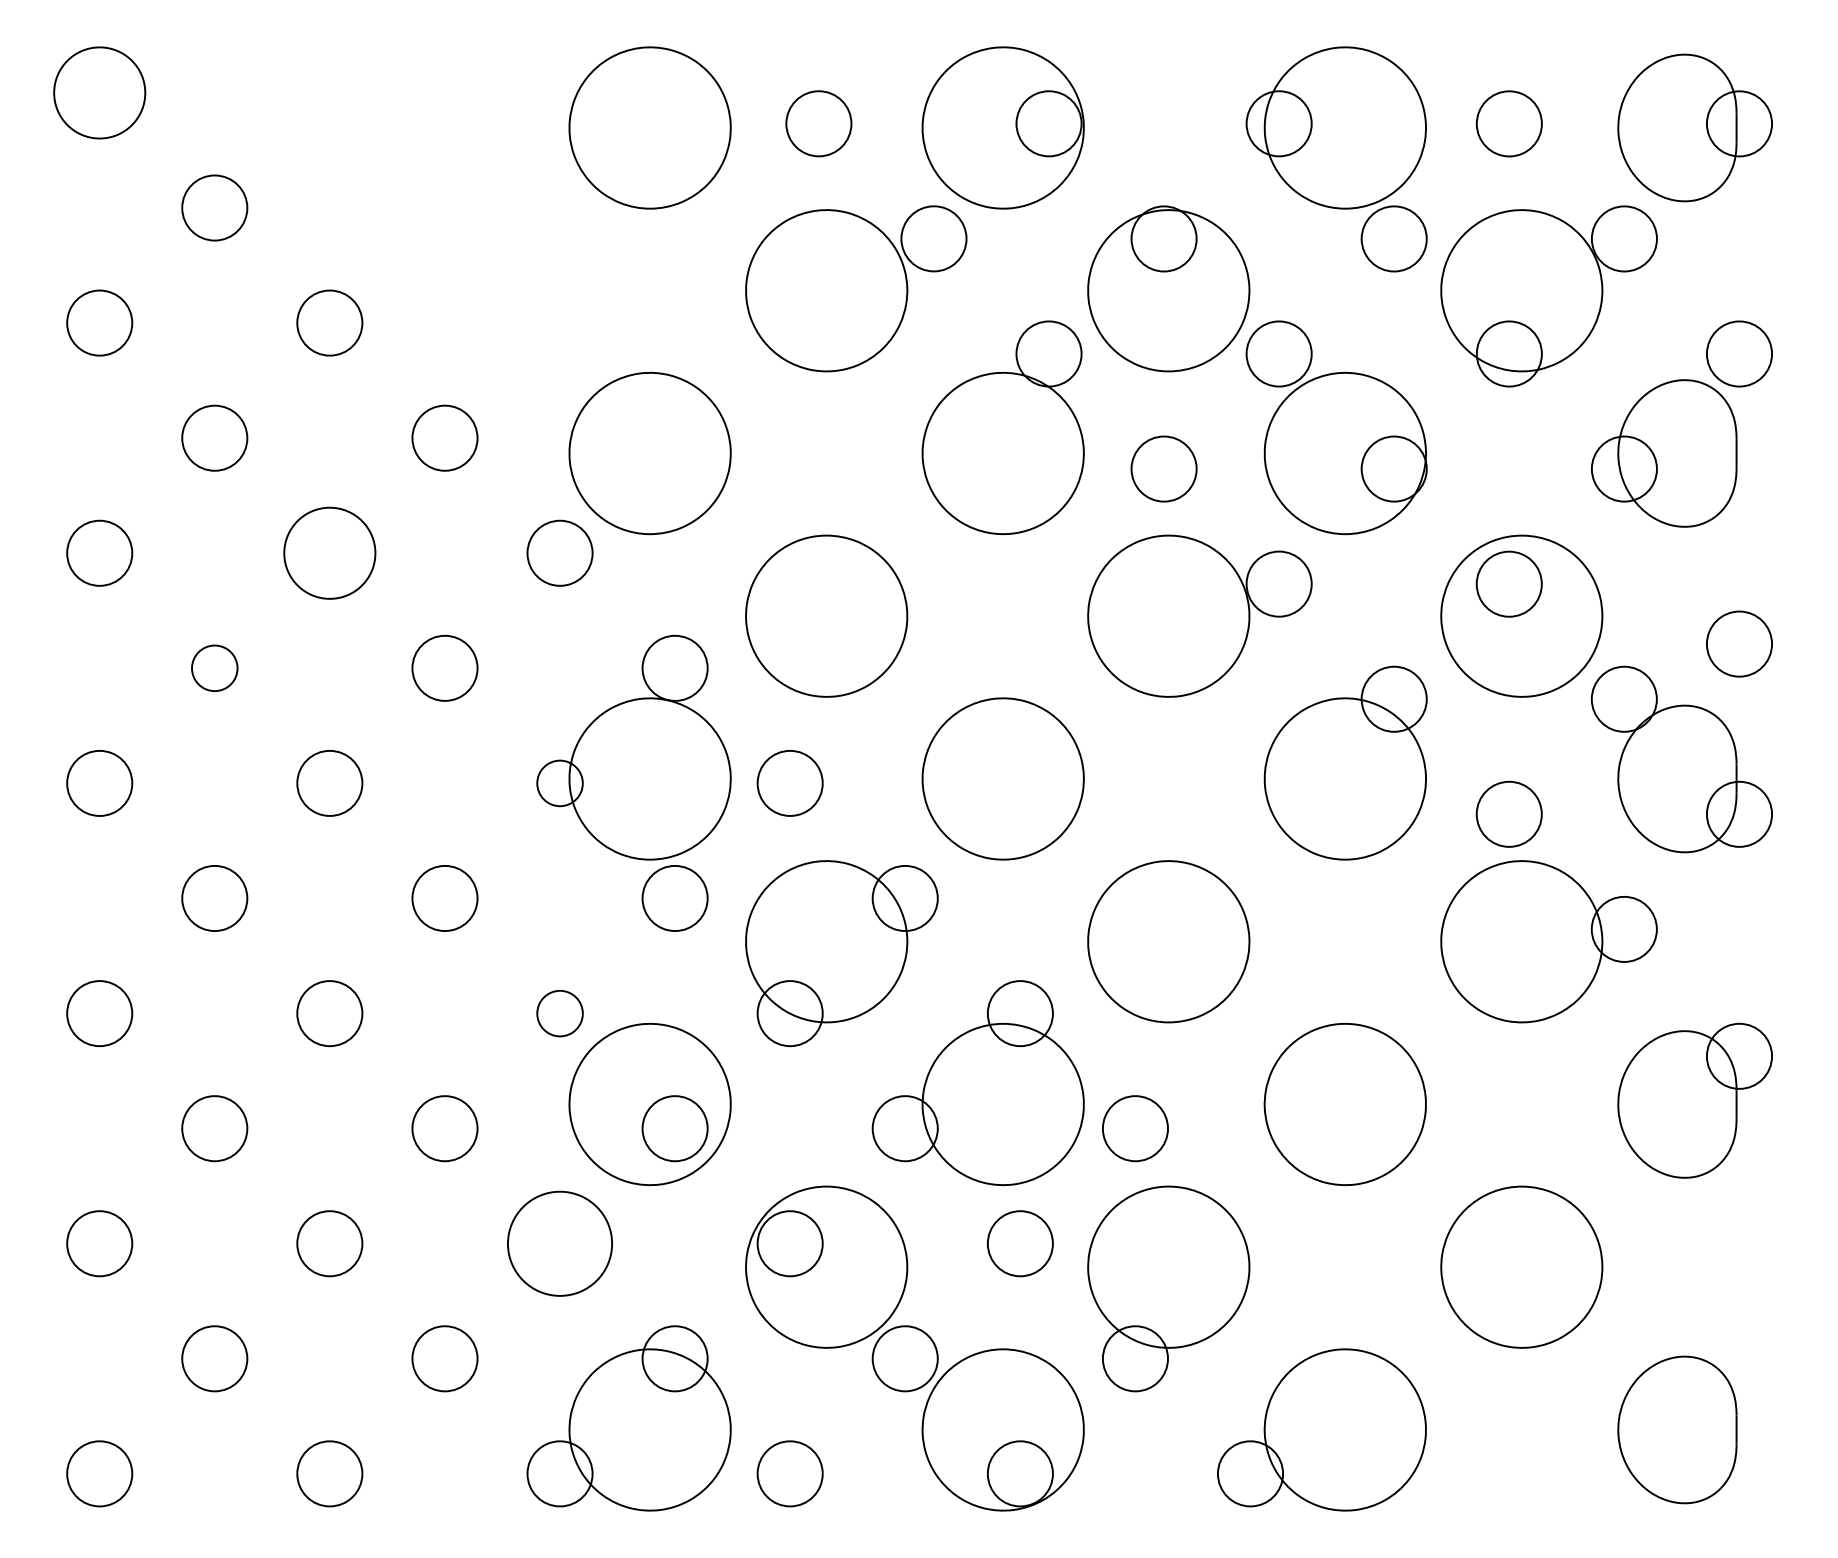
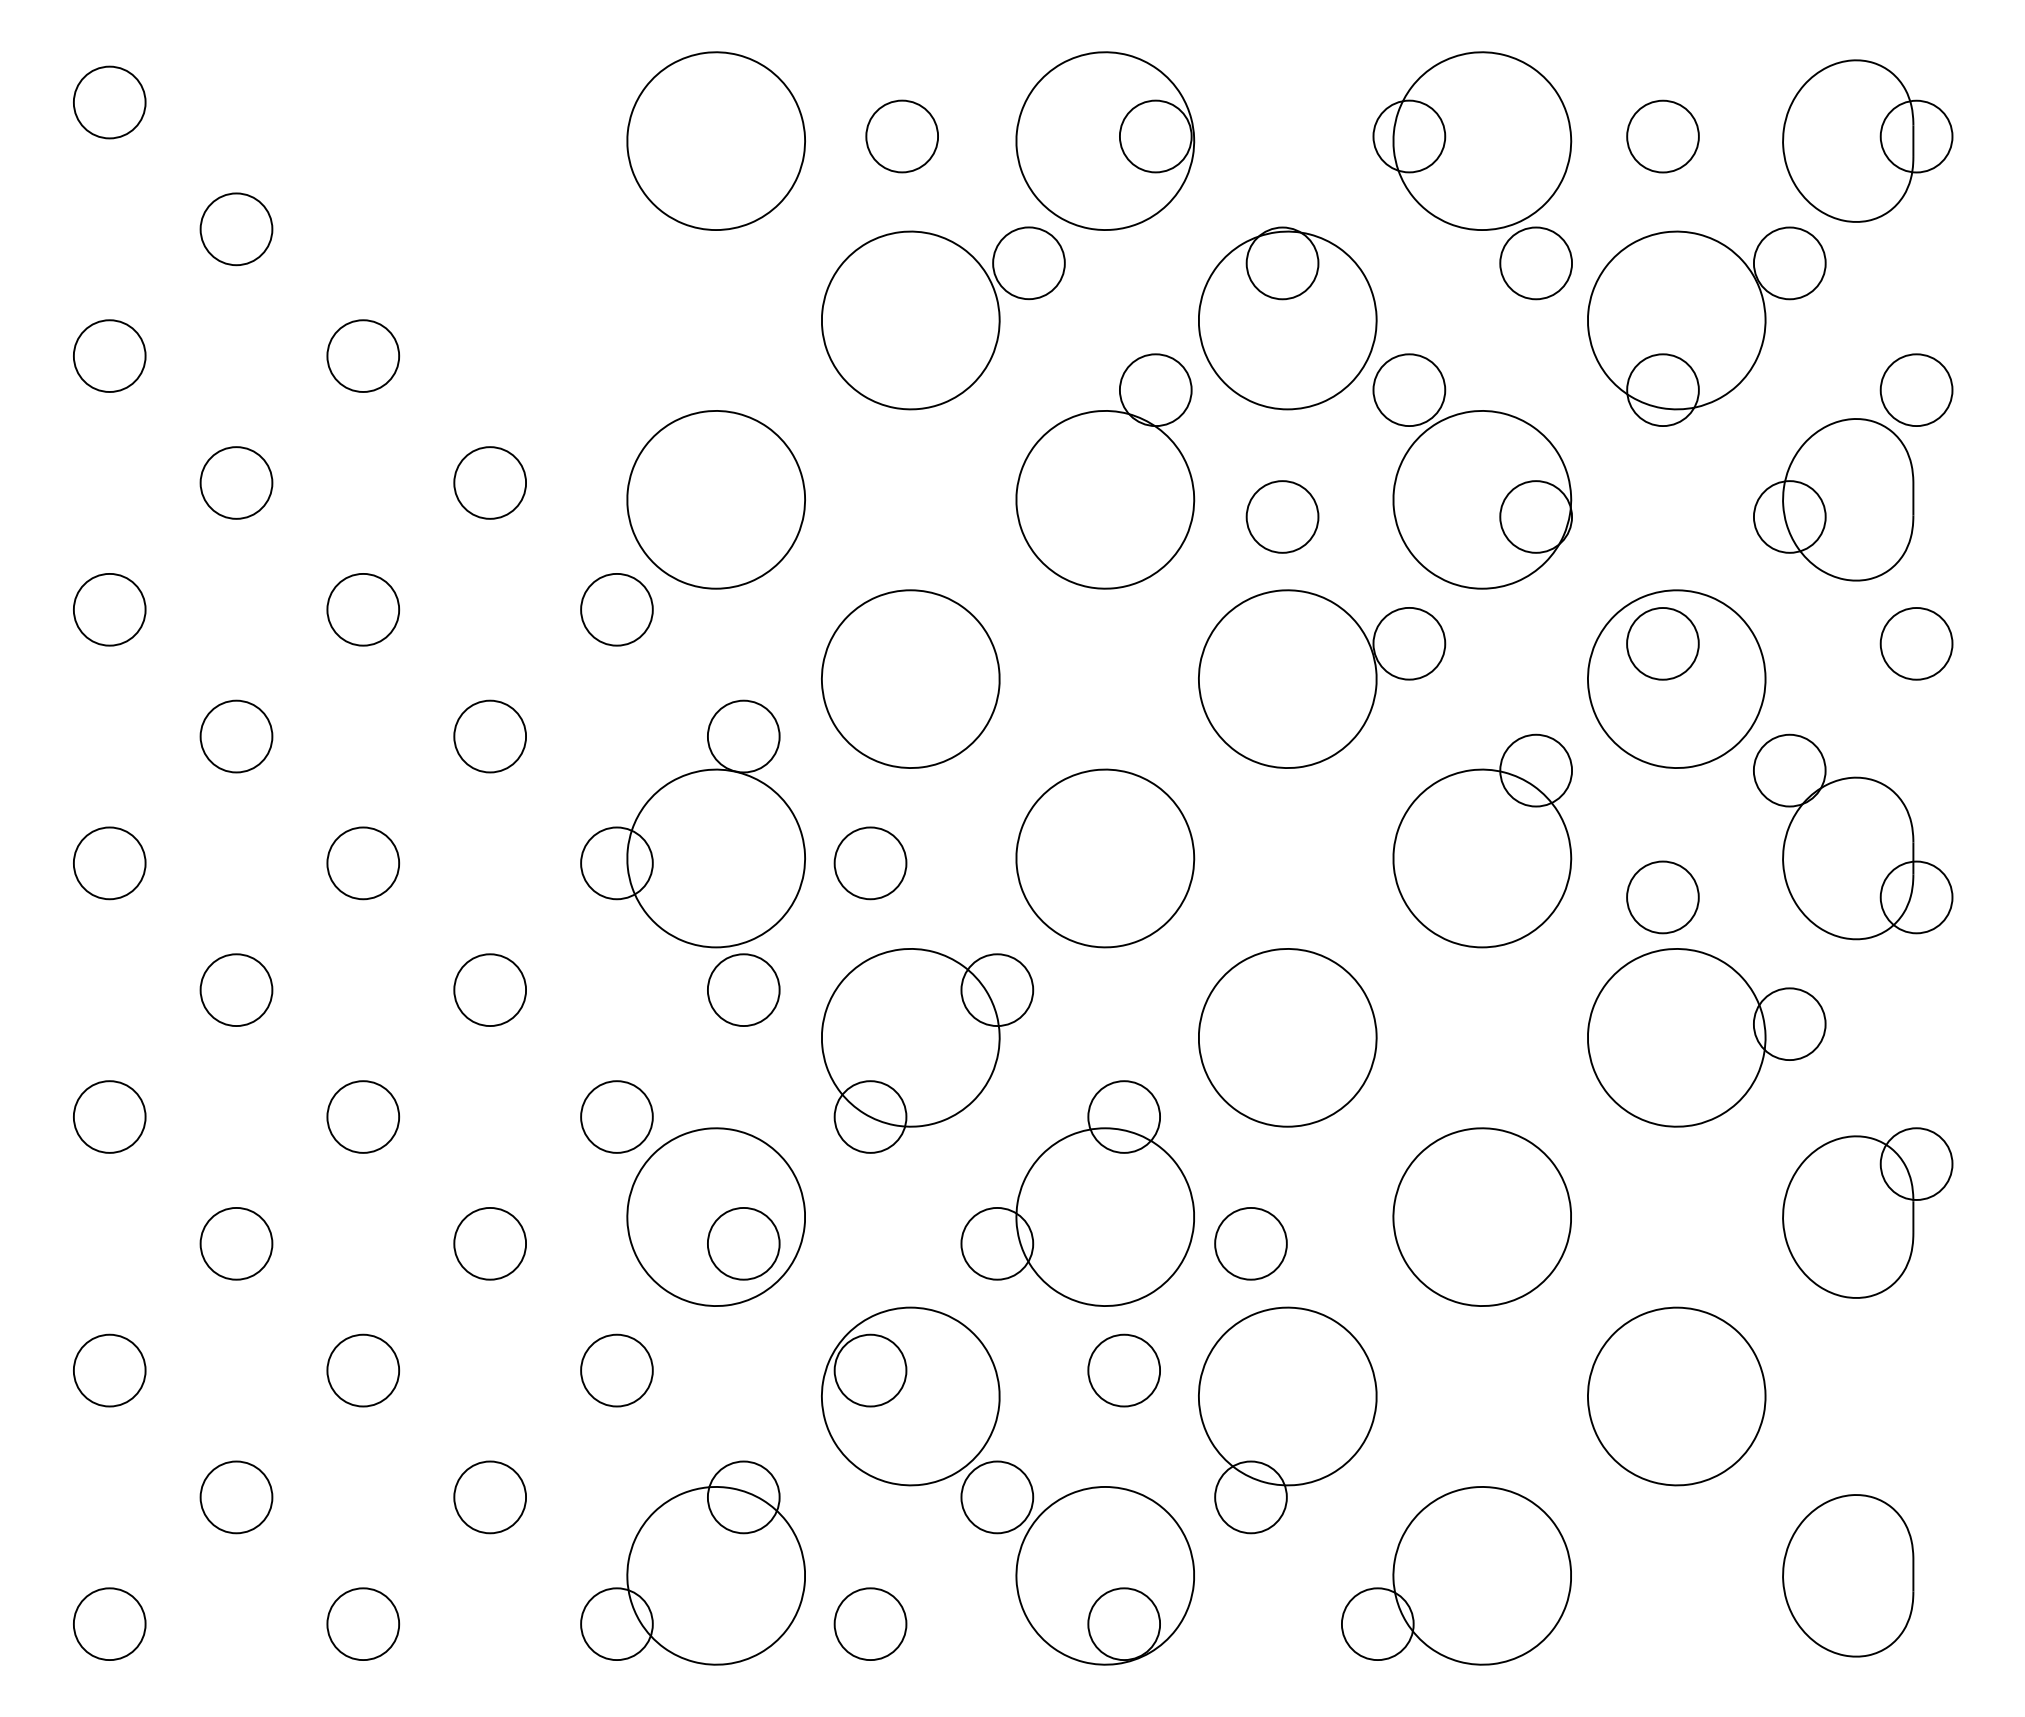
circle: (99, 92) -> (109, 102), size x0.71
circle: (330, 553) -> (363, 609), size x0.71
circle: (1739, 643) -> (1916, 643), moved
circle: (214, 668) -> (236, 736), size x1.43
circle: (559, 783) -> (616, 863), size x1.43
circle: (559, 1013) -> (616, 1116), size x1.43
circle: (559, 1243) -> (616, 1370), size x0.62

